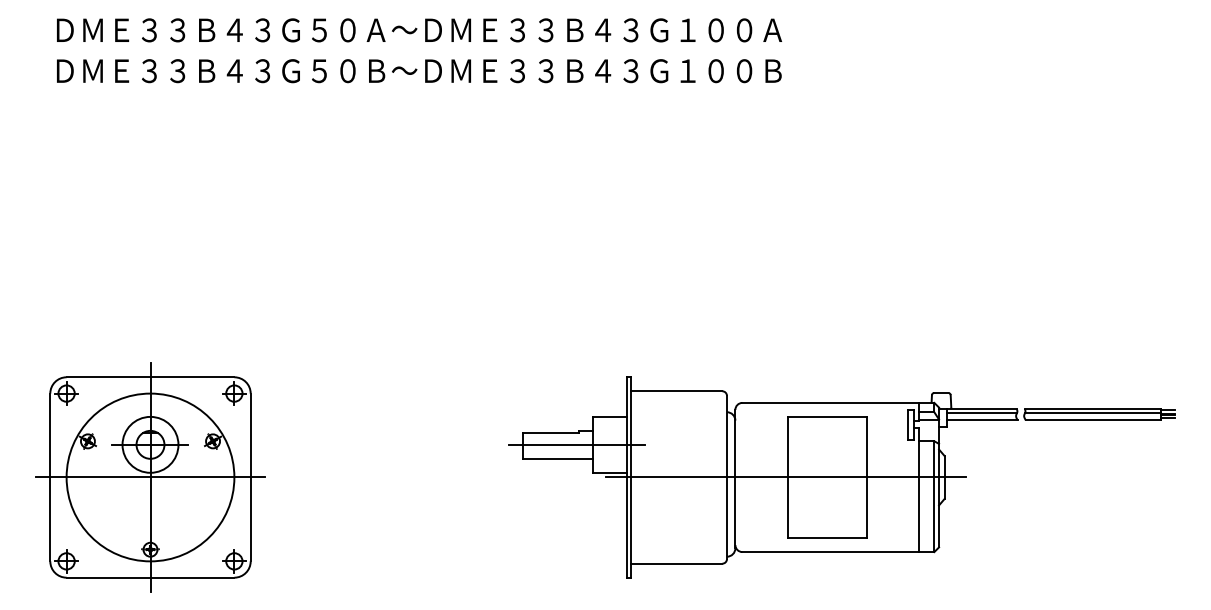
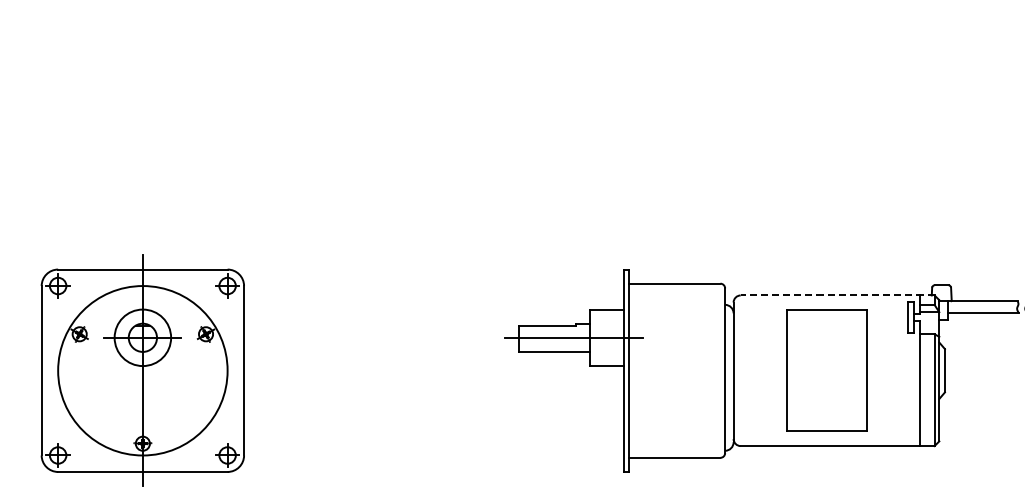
line: (837, 402) -> (836, 295), solid -> dashed
line: (982, 412) -> (983, 305), removed
line: (150, 477) -> (142, 370), removed
line: (785, 477) -> (784, 370), removed

